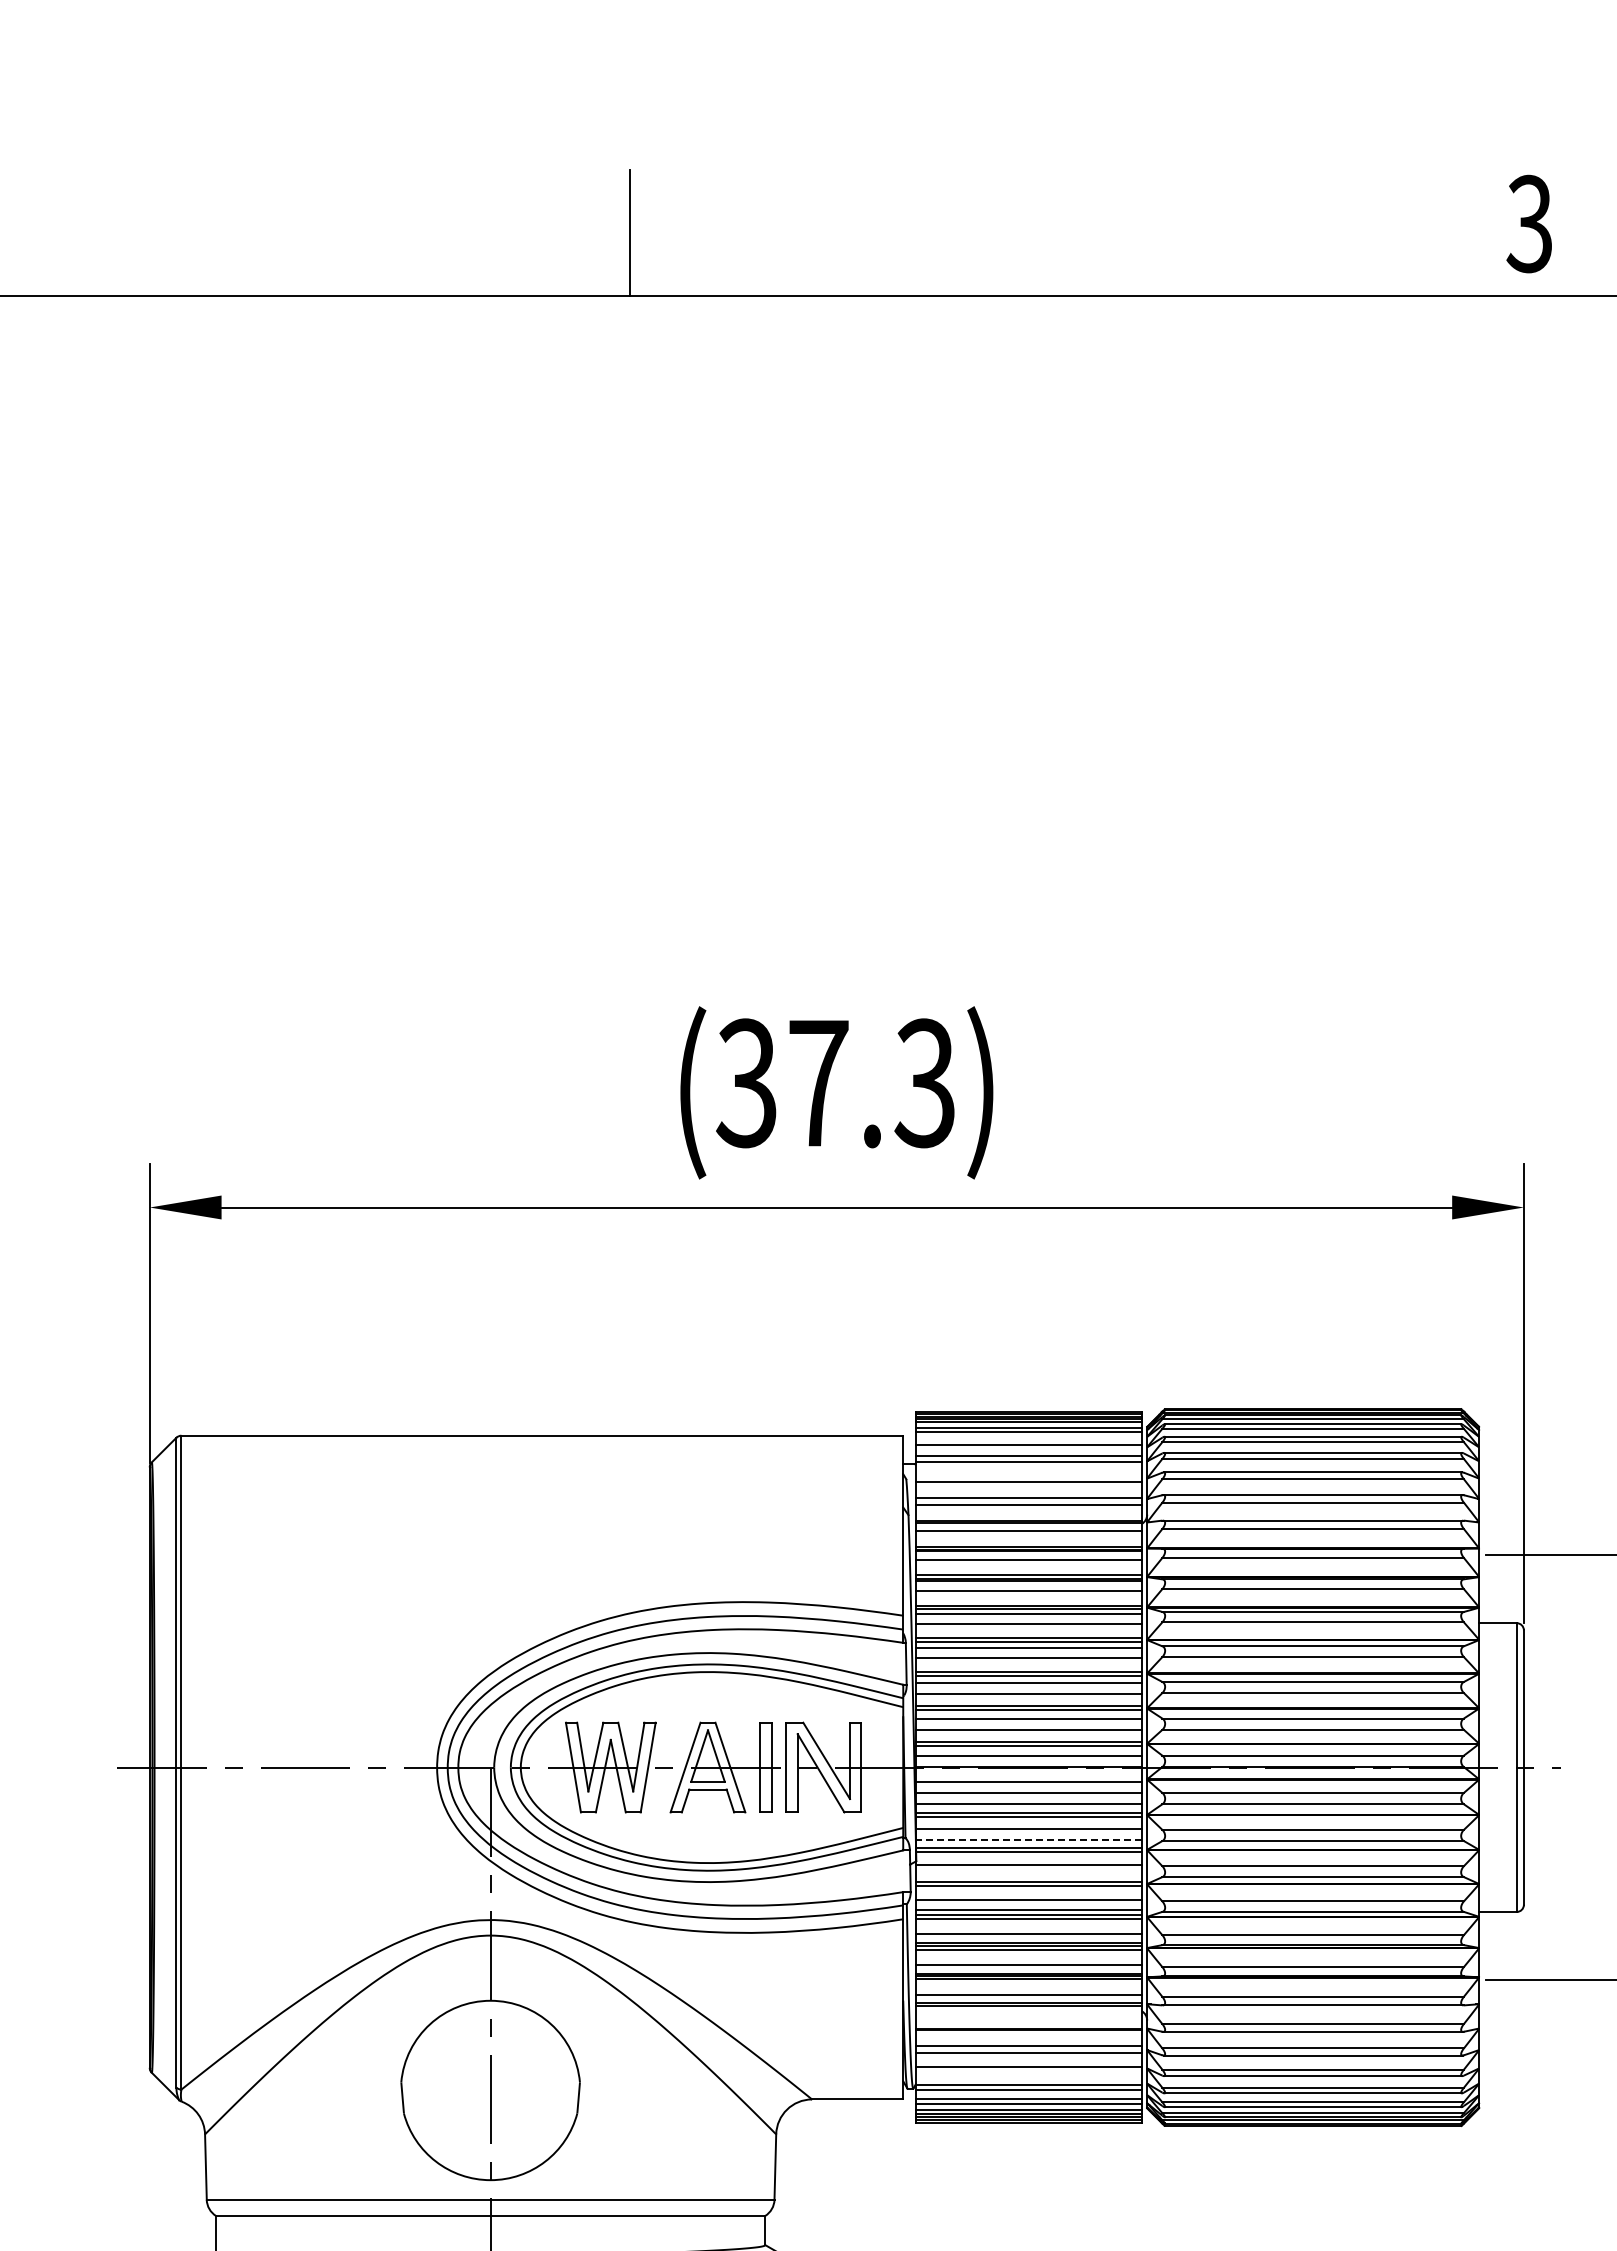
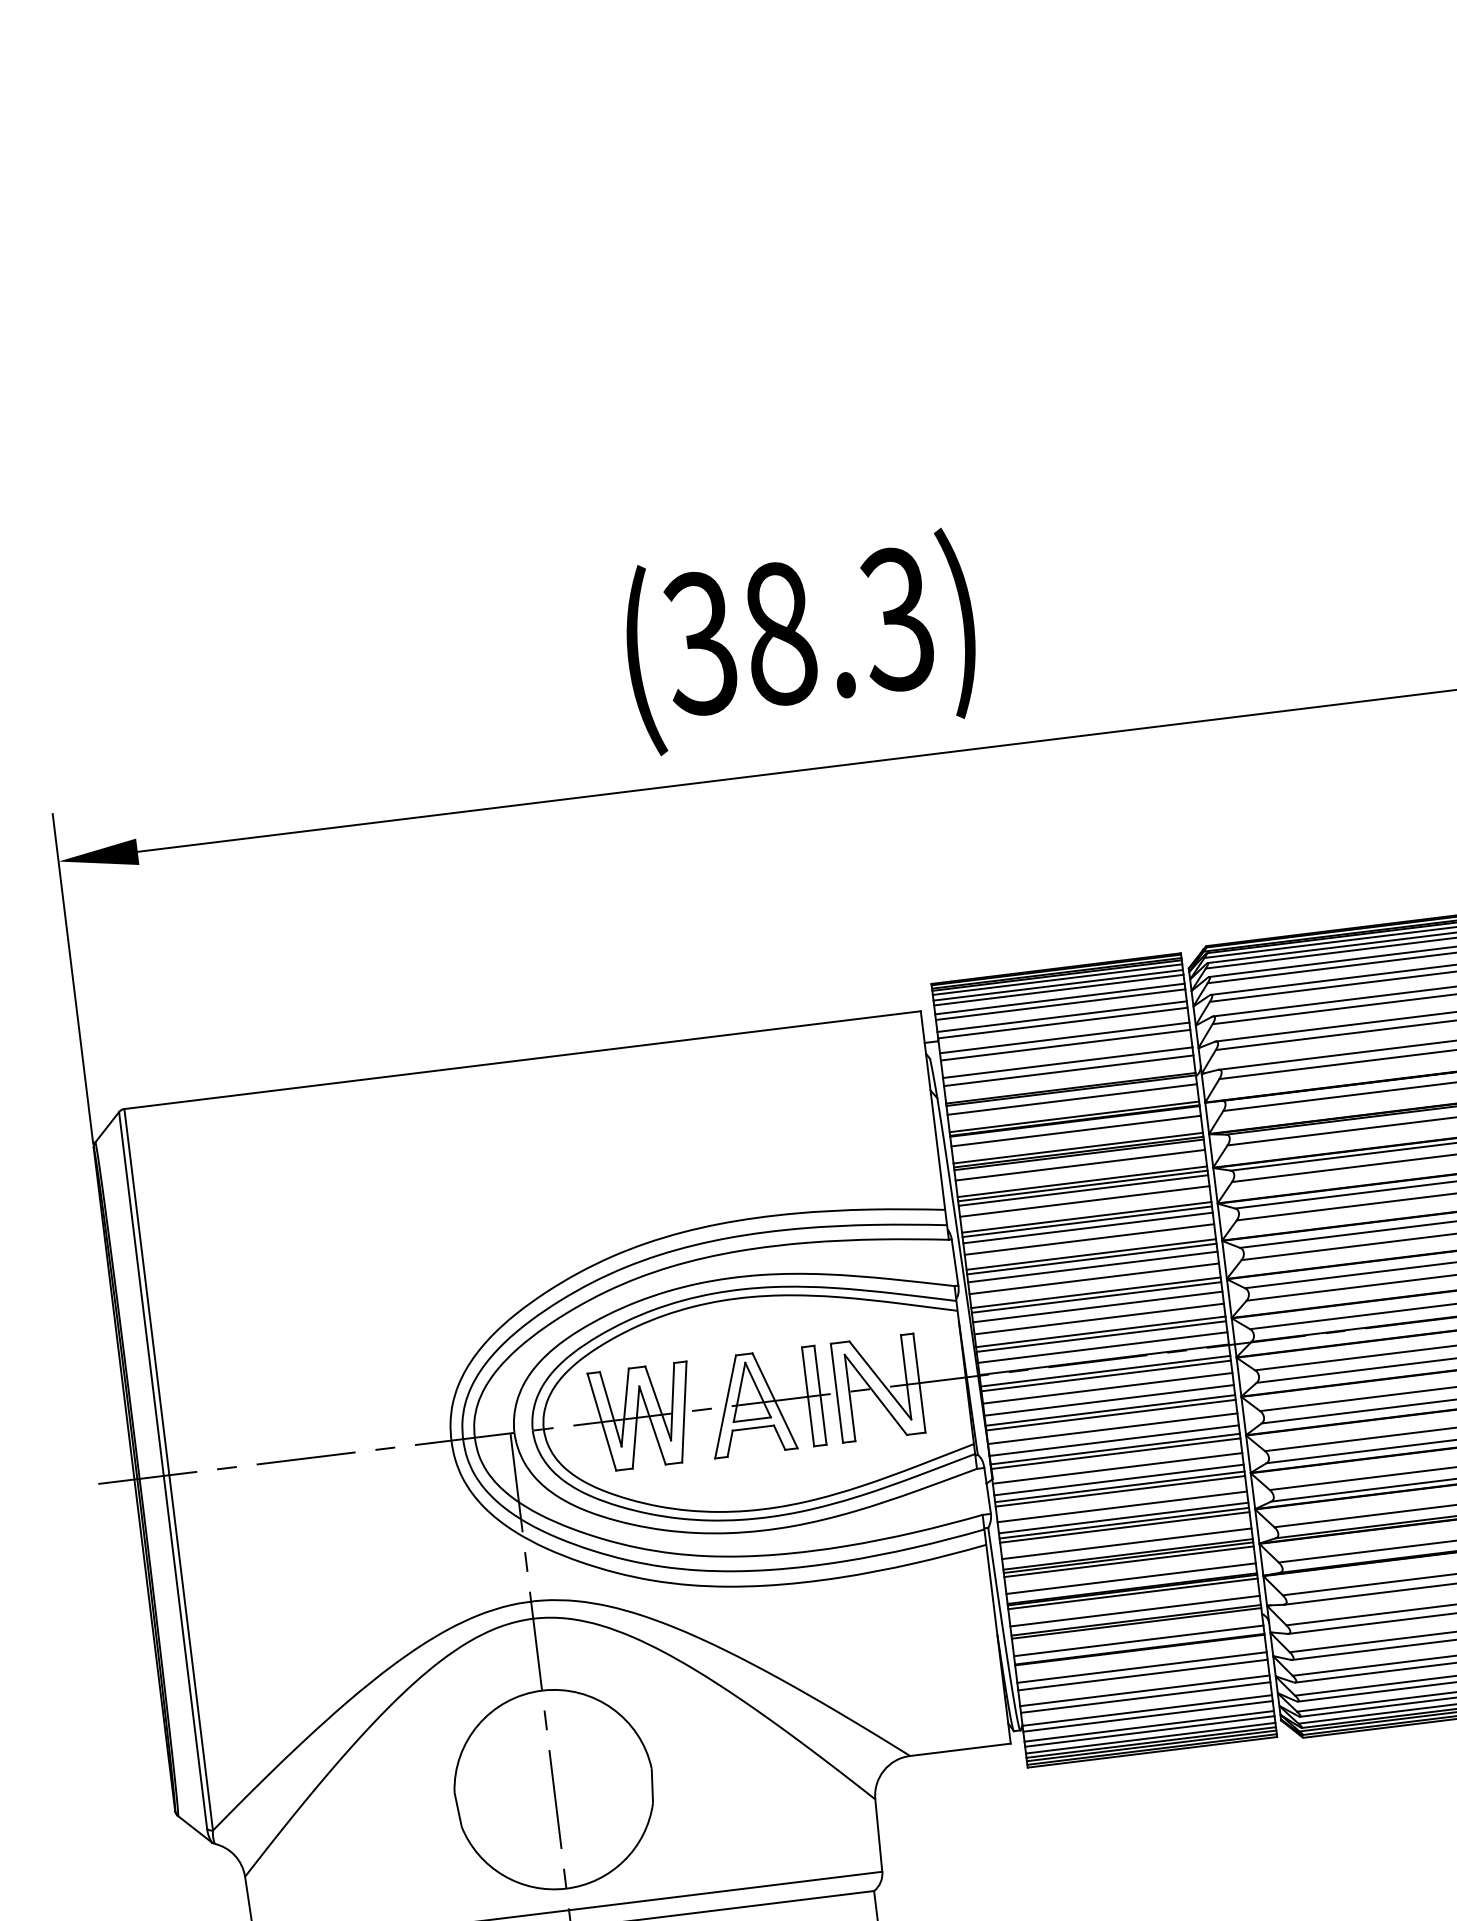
text: (818, 1083) -> (779, 634), (37.3) -> (38.3)
line: (1028, 1440) -> (1059, 999), added
line: (1028, 1475) -> (1064, 1038), added
line: (1028, 1777) -> (1105, 1371), added
line: (1028, 1840) -> (1113, 1440), dashed -> solid
line: (1028, 1875) -> (1118, 1479), added
line: (1028, 2021) -> (1138, 1640), added
line: (1028, 2073) -> (1145, 1698), added

